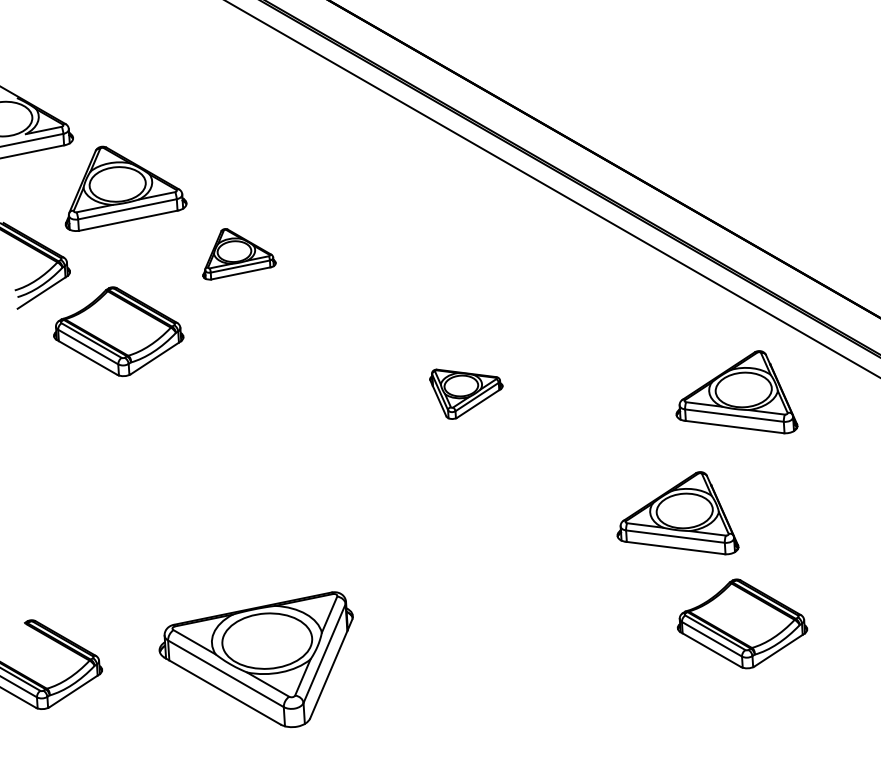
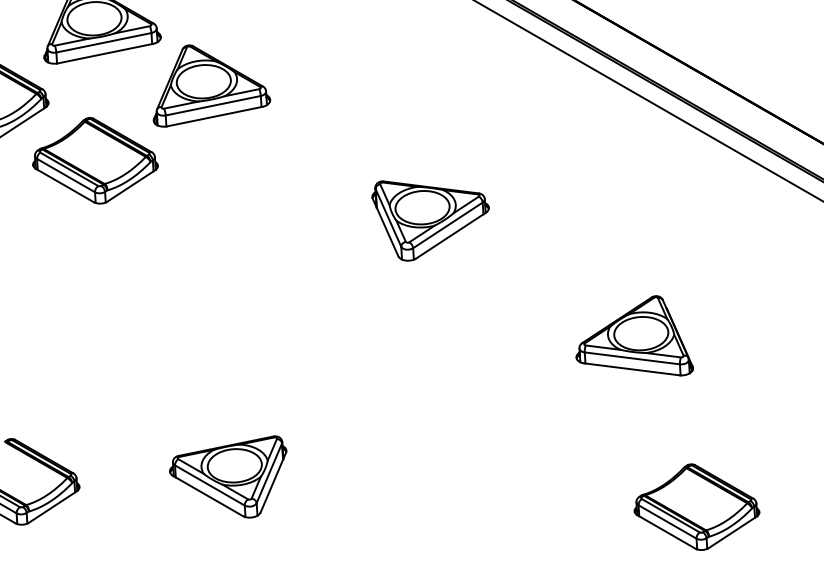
part: (239, 254) -> (211, 86), size x1.67
part: (736, 392) -> (691, 219), removed
part: (466, 394) -> (430, 221), size x1.67
part: (742, 623) -> (696, 506), moved
part: (256, 659) -> (228, 476), size x0.62

